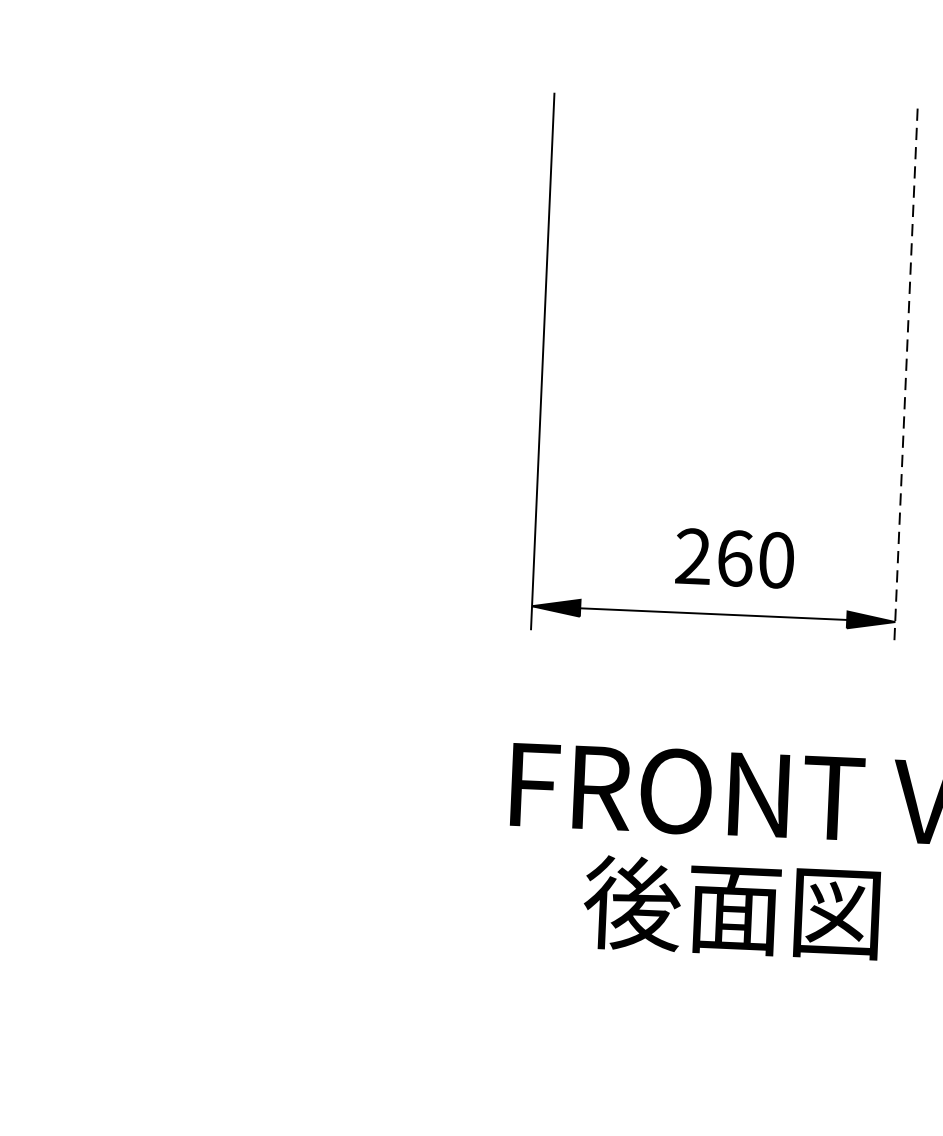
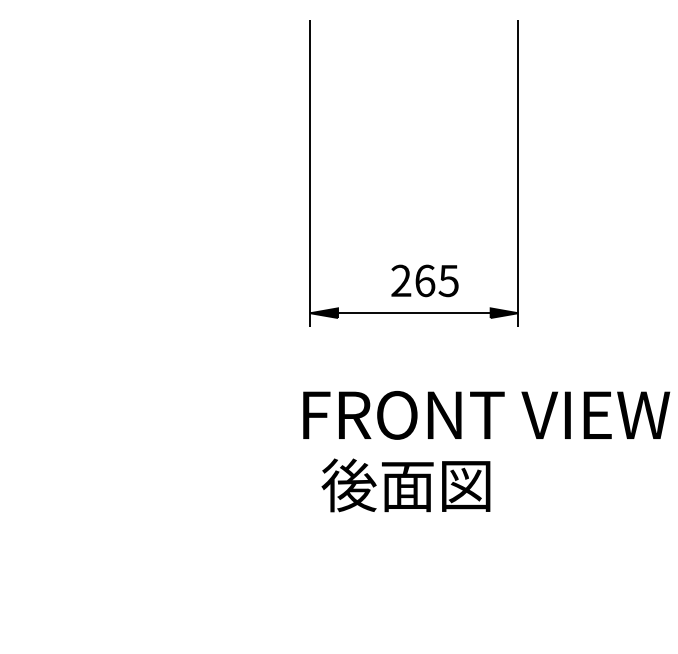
line: (906, 377) -> (518, 173), dashed -> solid
text: (775, 559) -> (448, 280), 260 -> 265
text: (730, 907) -> (405, 485), moved

